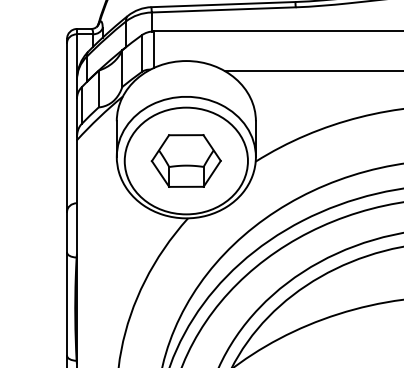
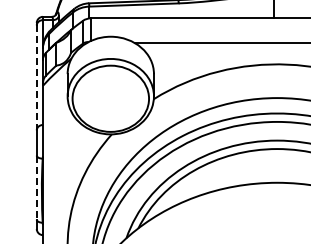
line: (66, 128) -> (36, 78), solid -> dashed
part: (185, 160) -> (110, 98), removed
line: (66, 305) -> (36, 188), solid -> dashed

